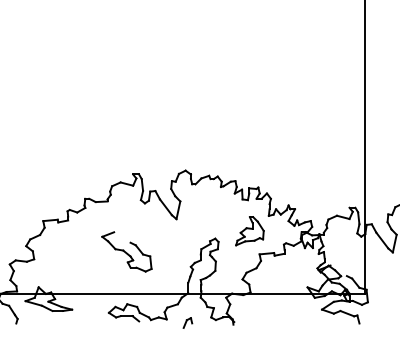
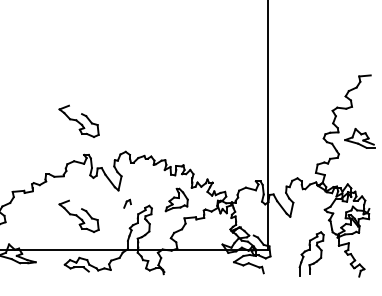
part: (126, 131) -> (78, 120), added
part: (187, 322) -> (127, 203), moved

